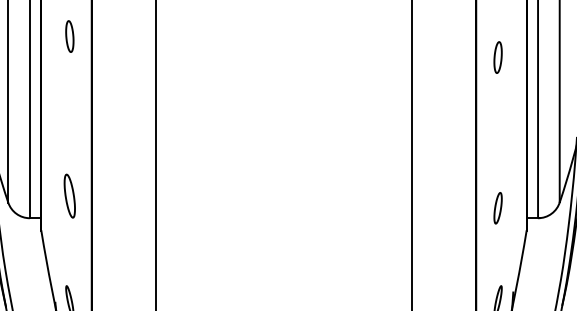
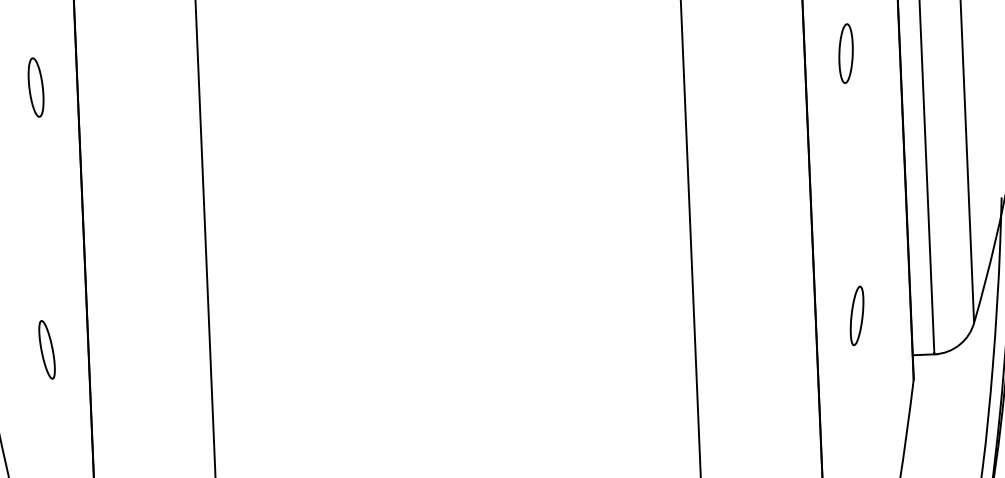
part: (69, 36) -> (35, 87), moved
part: (69, 196) -> (46, 350), size x0.71
part: (497, 208) -> (855, 316), moved

